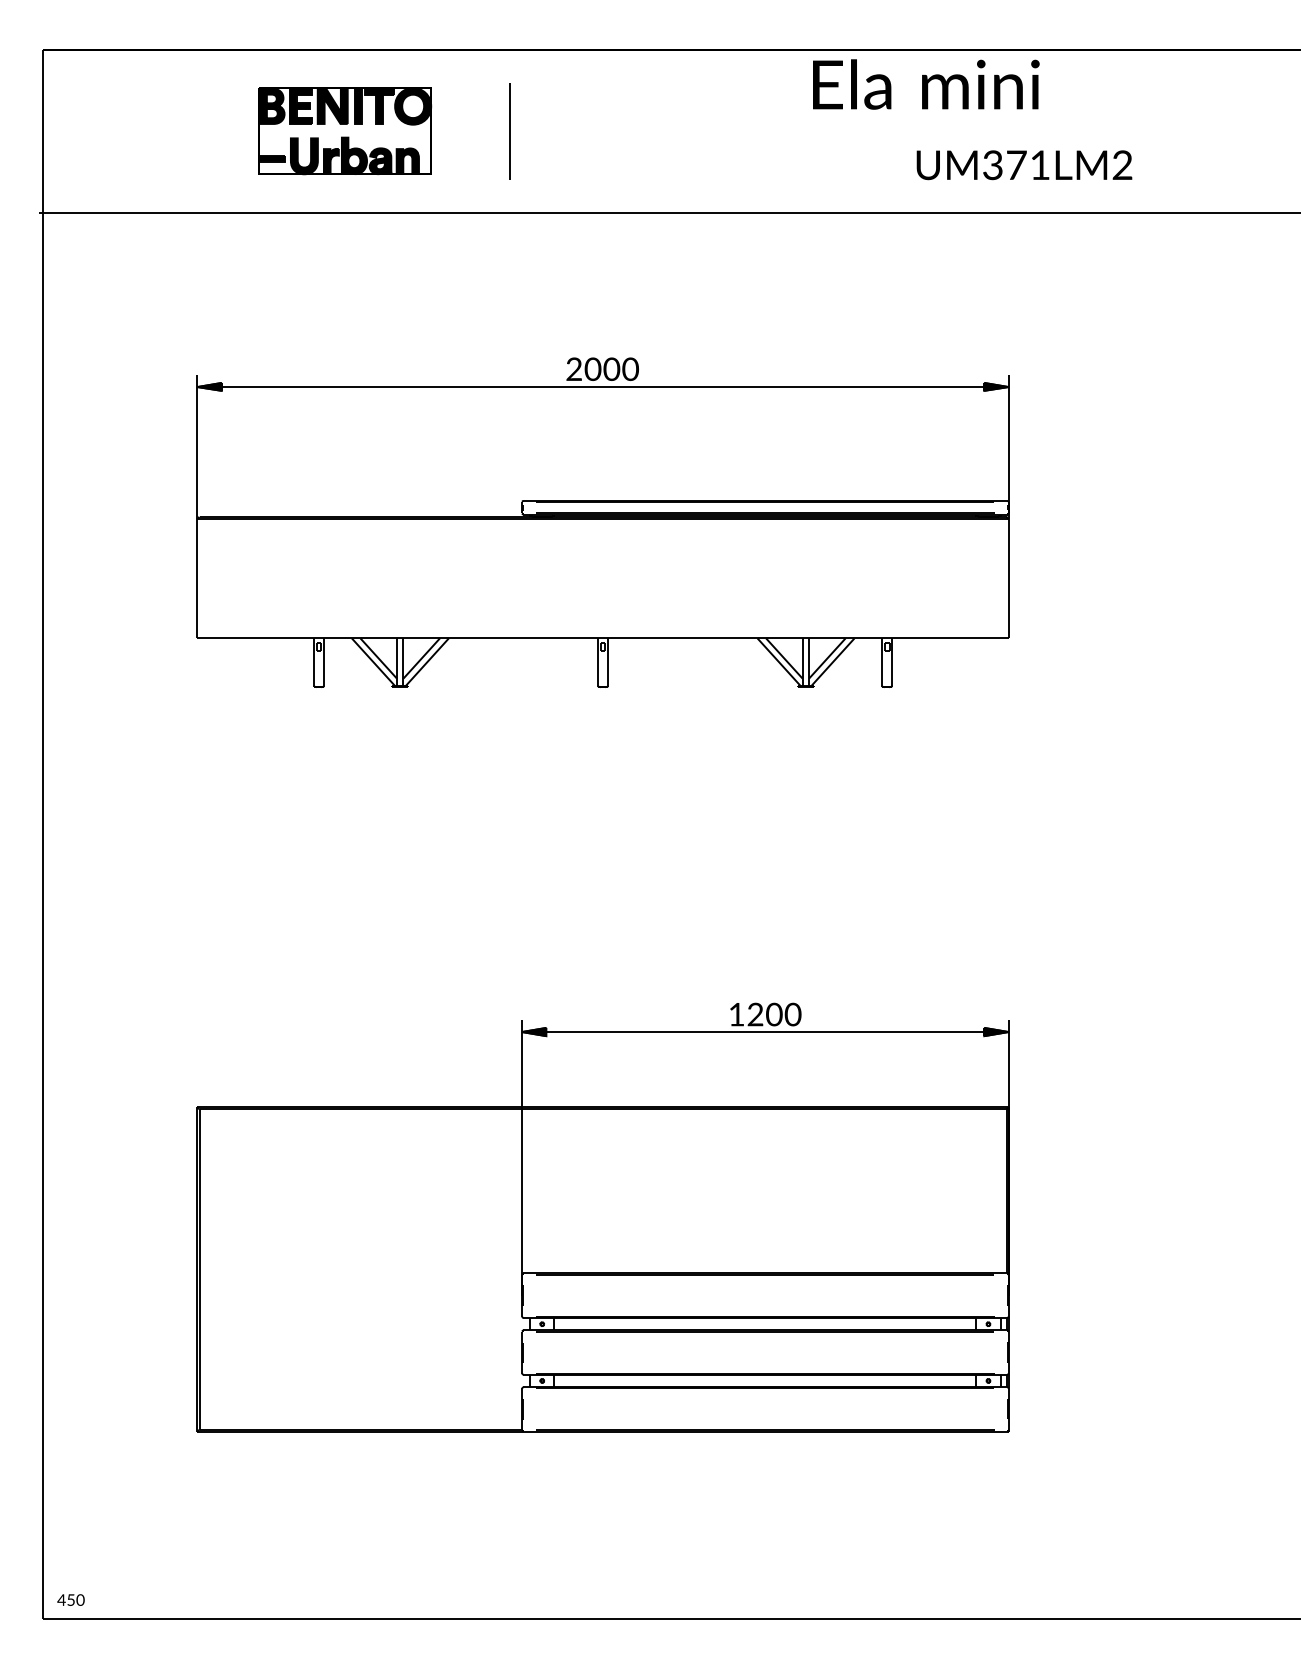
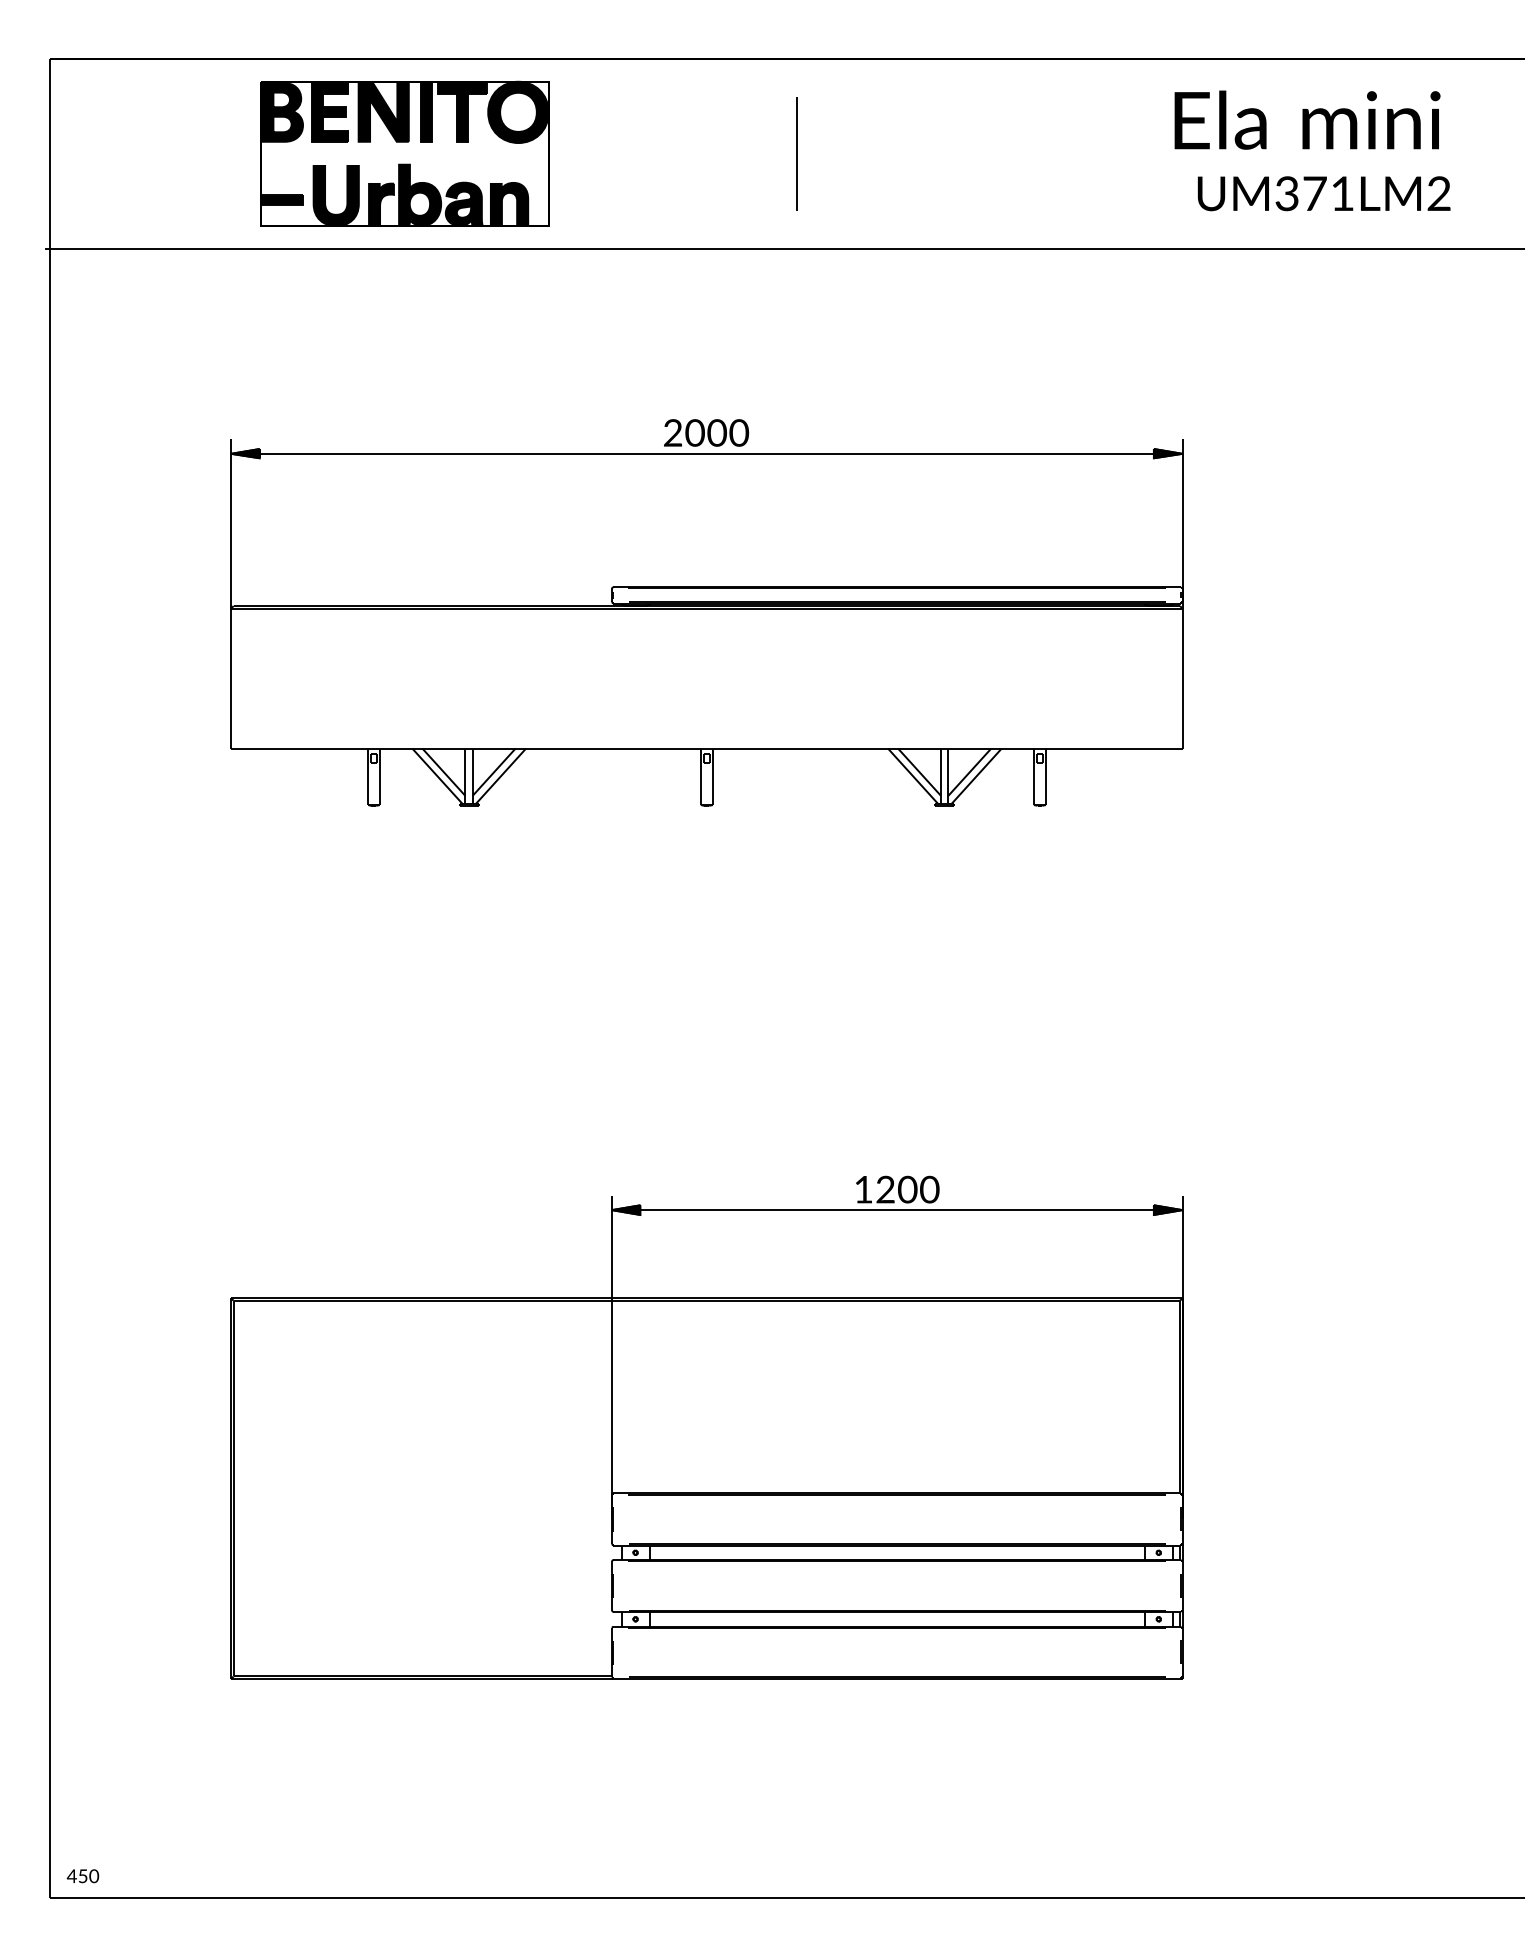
text: (926, 84) -> (1307, 120), moved
part: (344, 130) -> (403, 152), size x1.43
line: (509, 131) -> (796, 154), moved
text: (1024, 165) -> (1324, 194), moved

